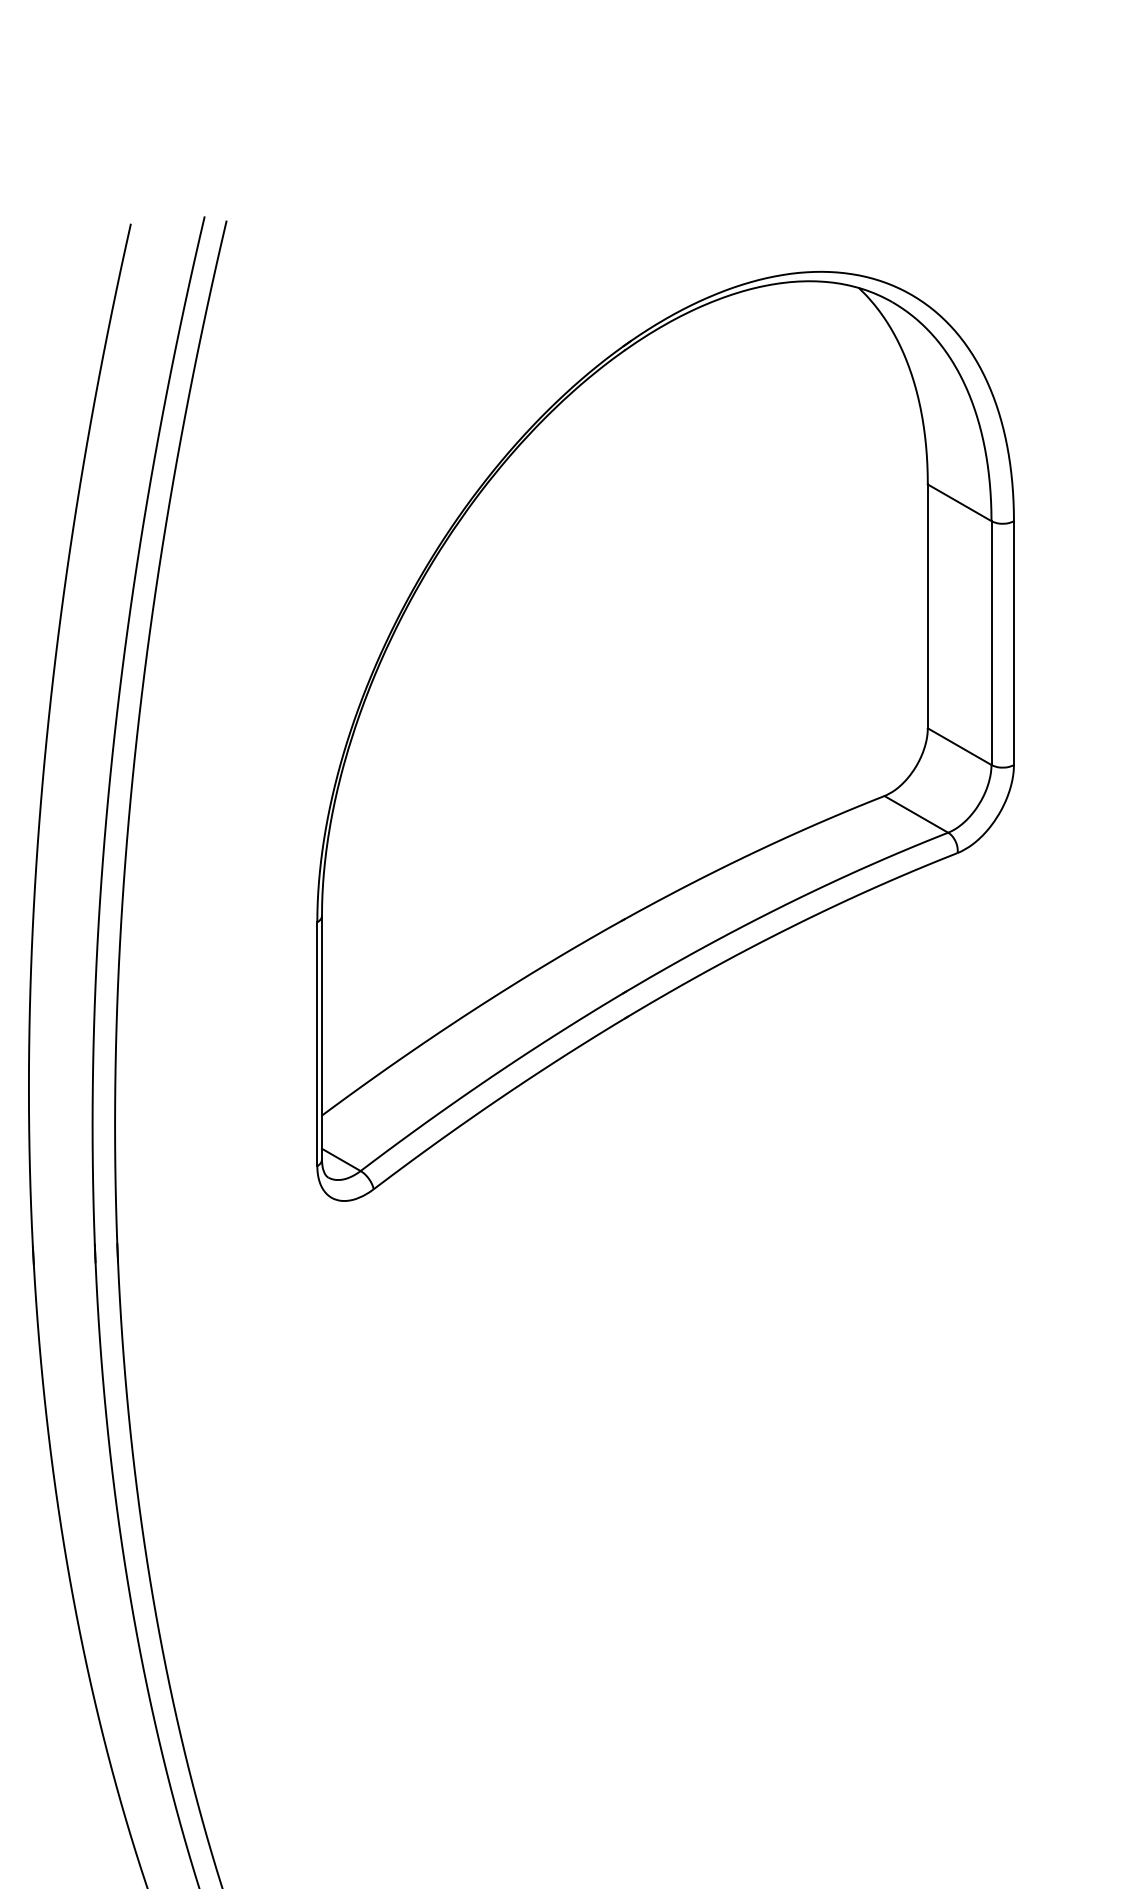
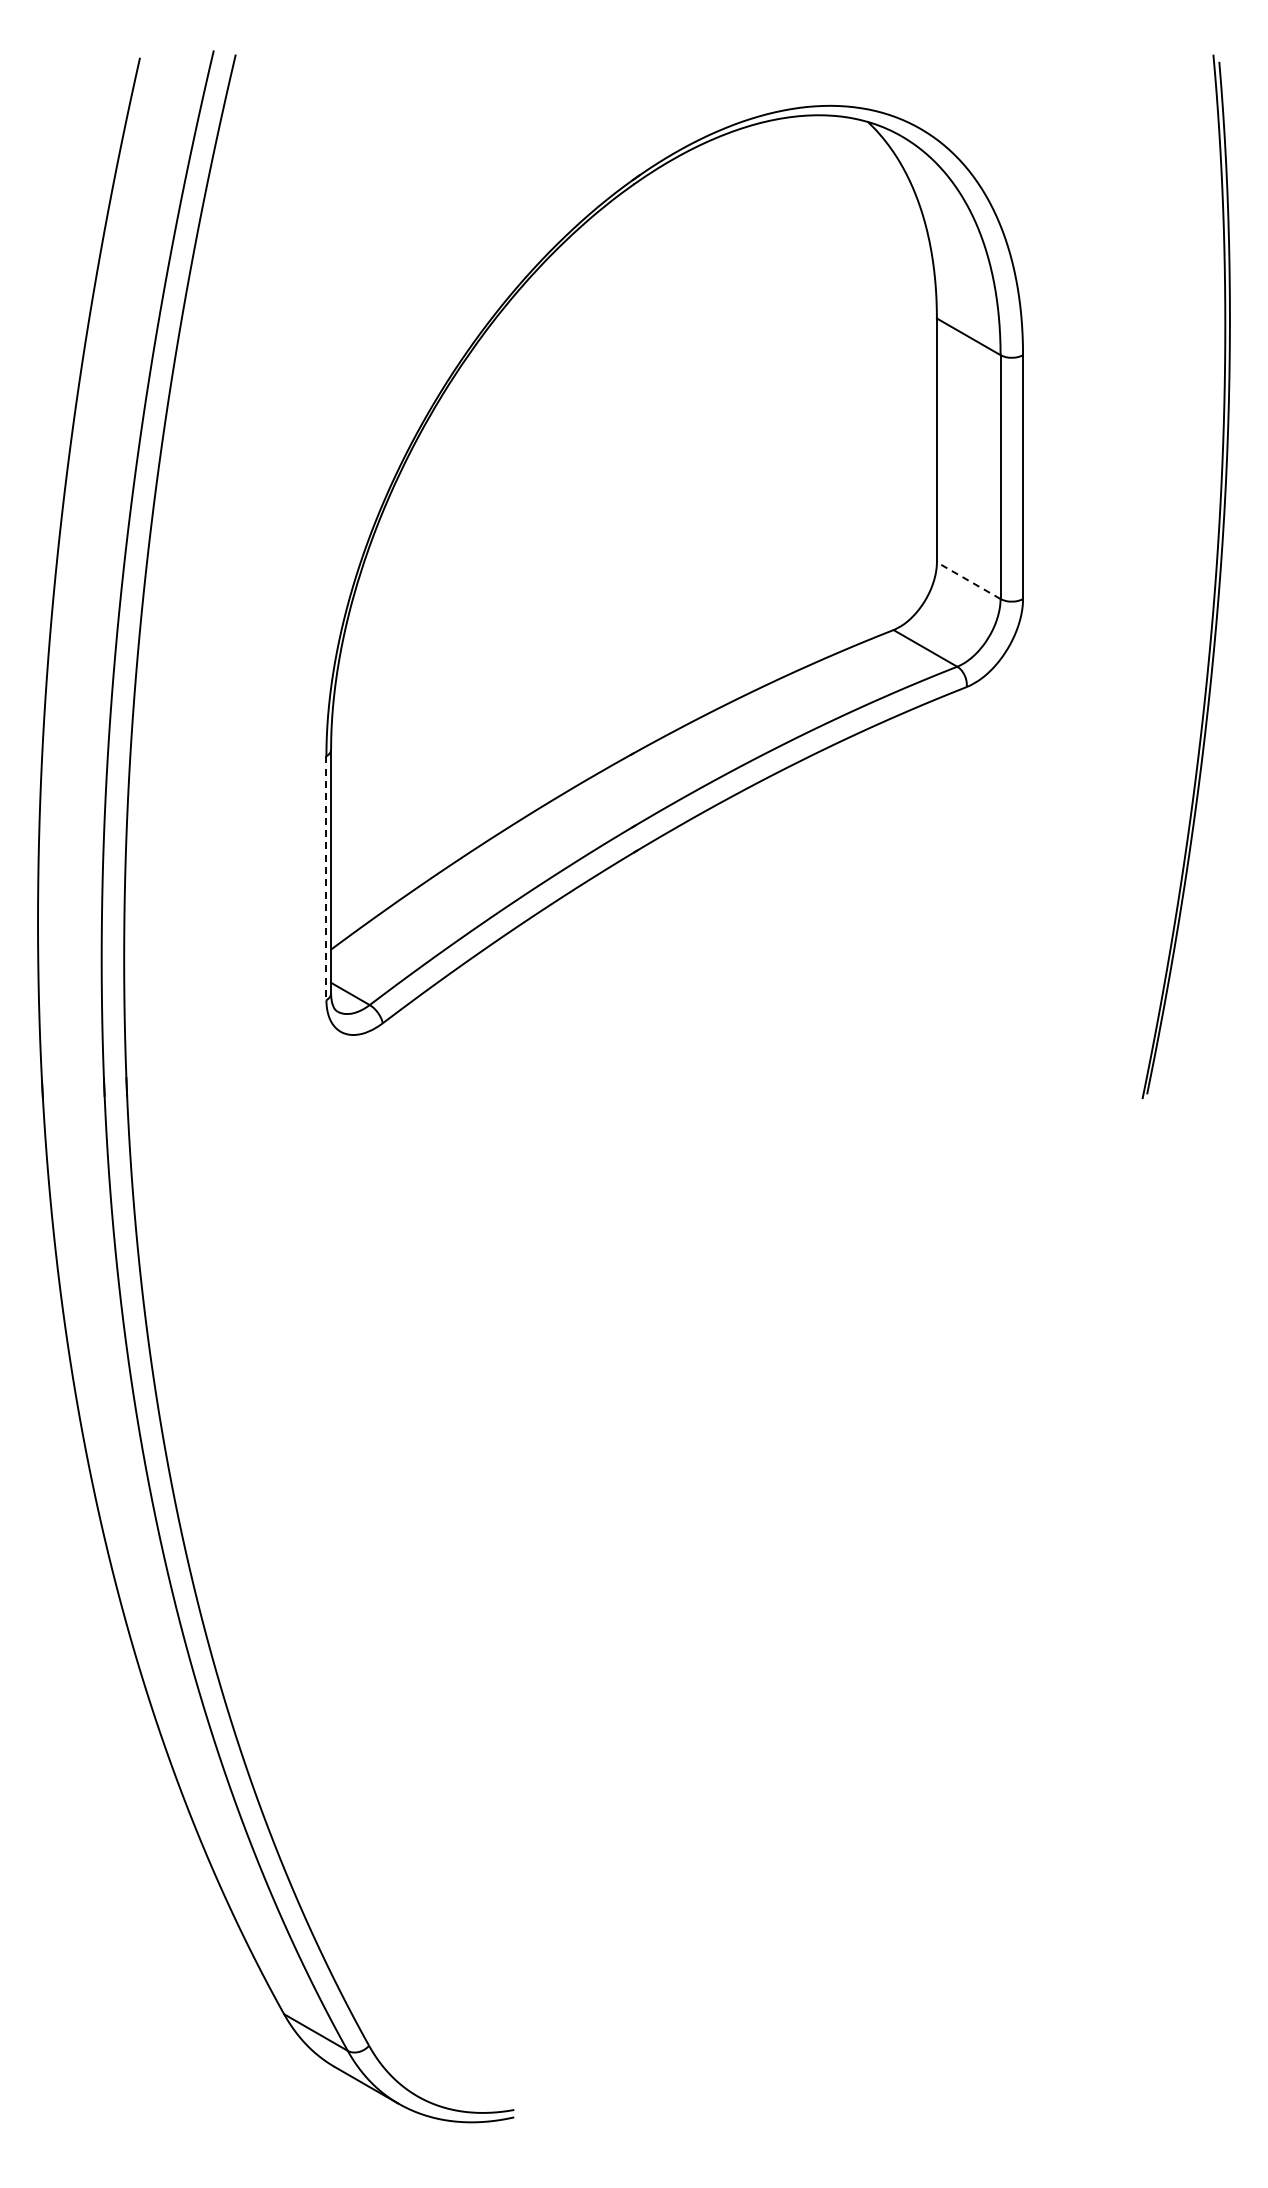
line: (959, 746) -> (968, 580), solid -> dashed
line: (317, 1044) -> (326, 878), solid -> dashed

